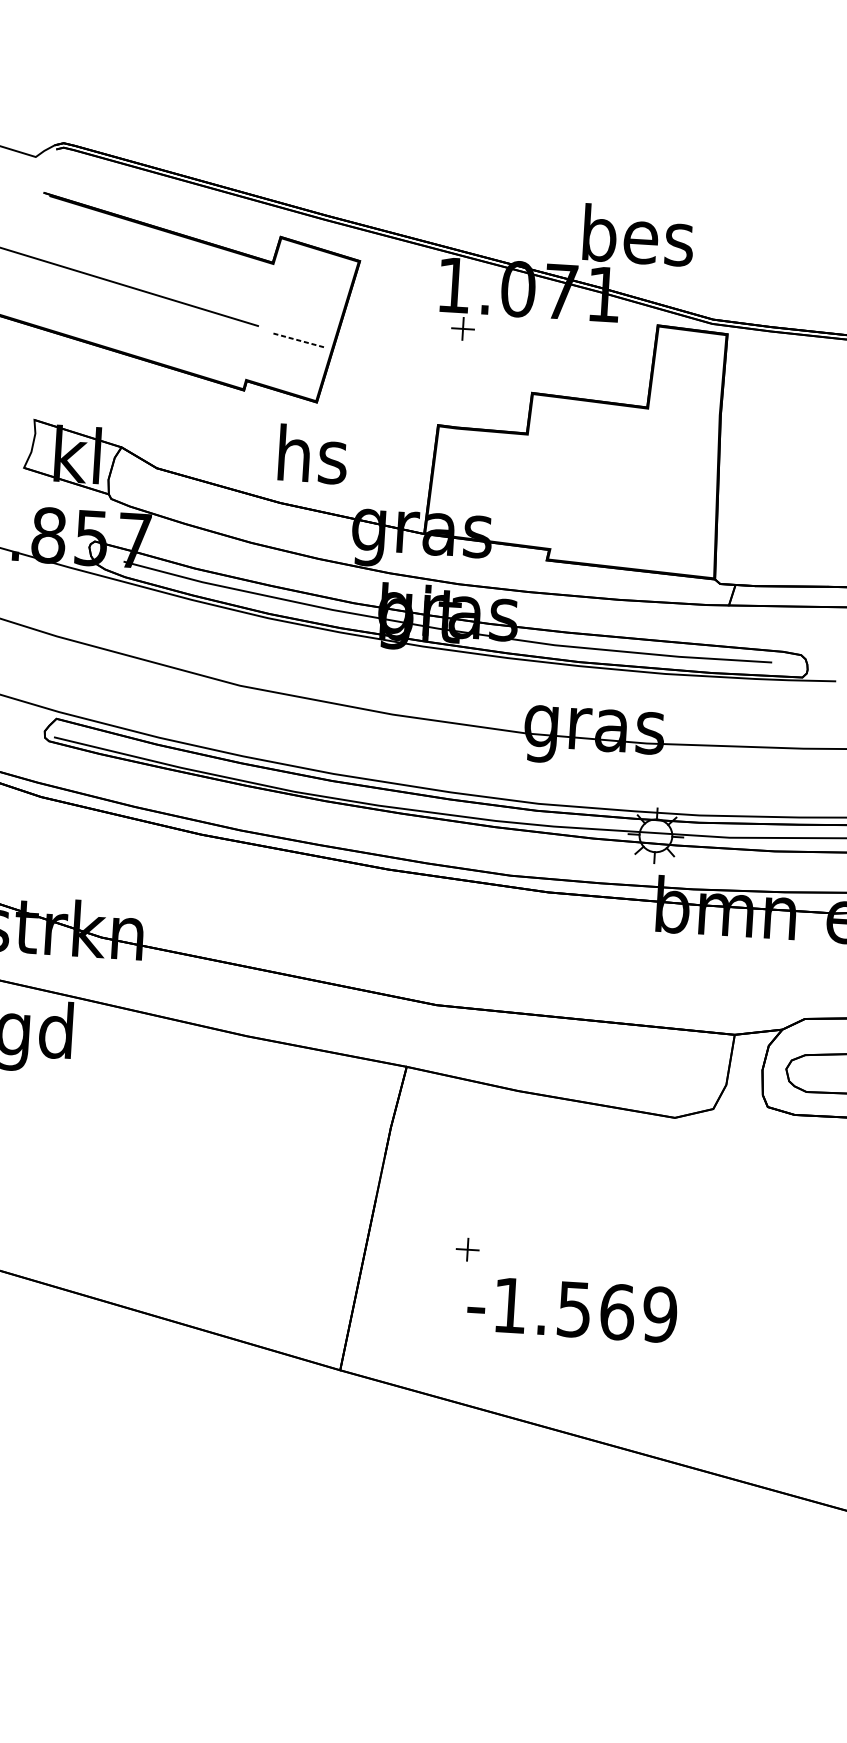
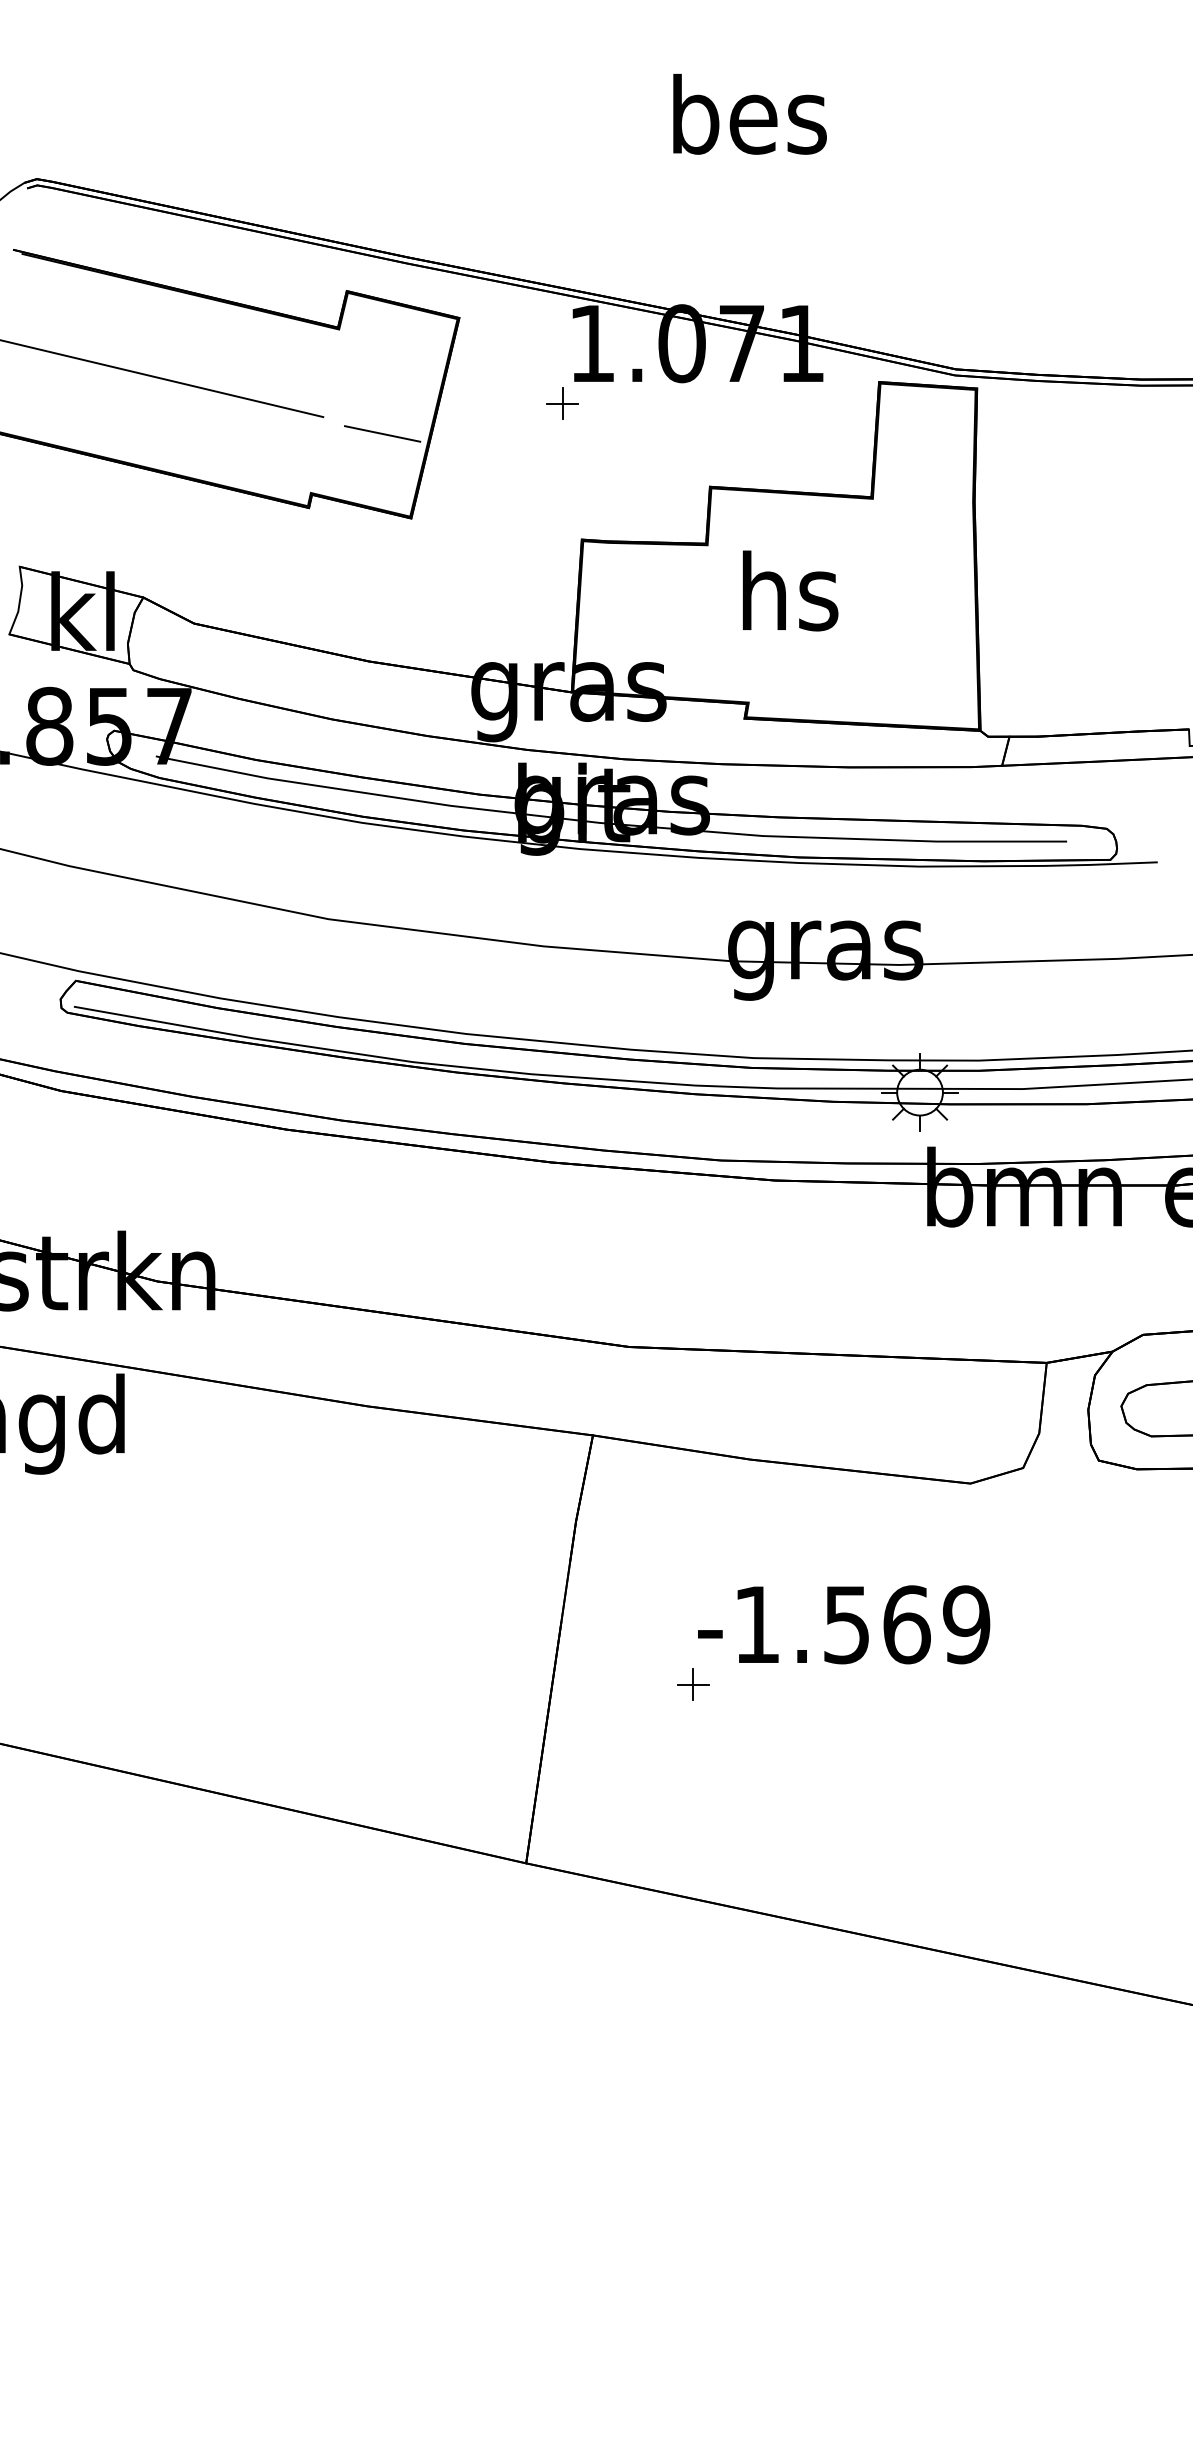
text: (638, 234) -> (749, 113), moved
part: (463, 328) -> (562, 403), moved
line: (300, 341) -> (383, 434), dashed -> solid
text: (313, 454) -> (790, 590), moved
text: (572, 1309) -> (844, 1624), moved

